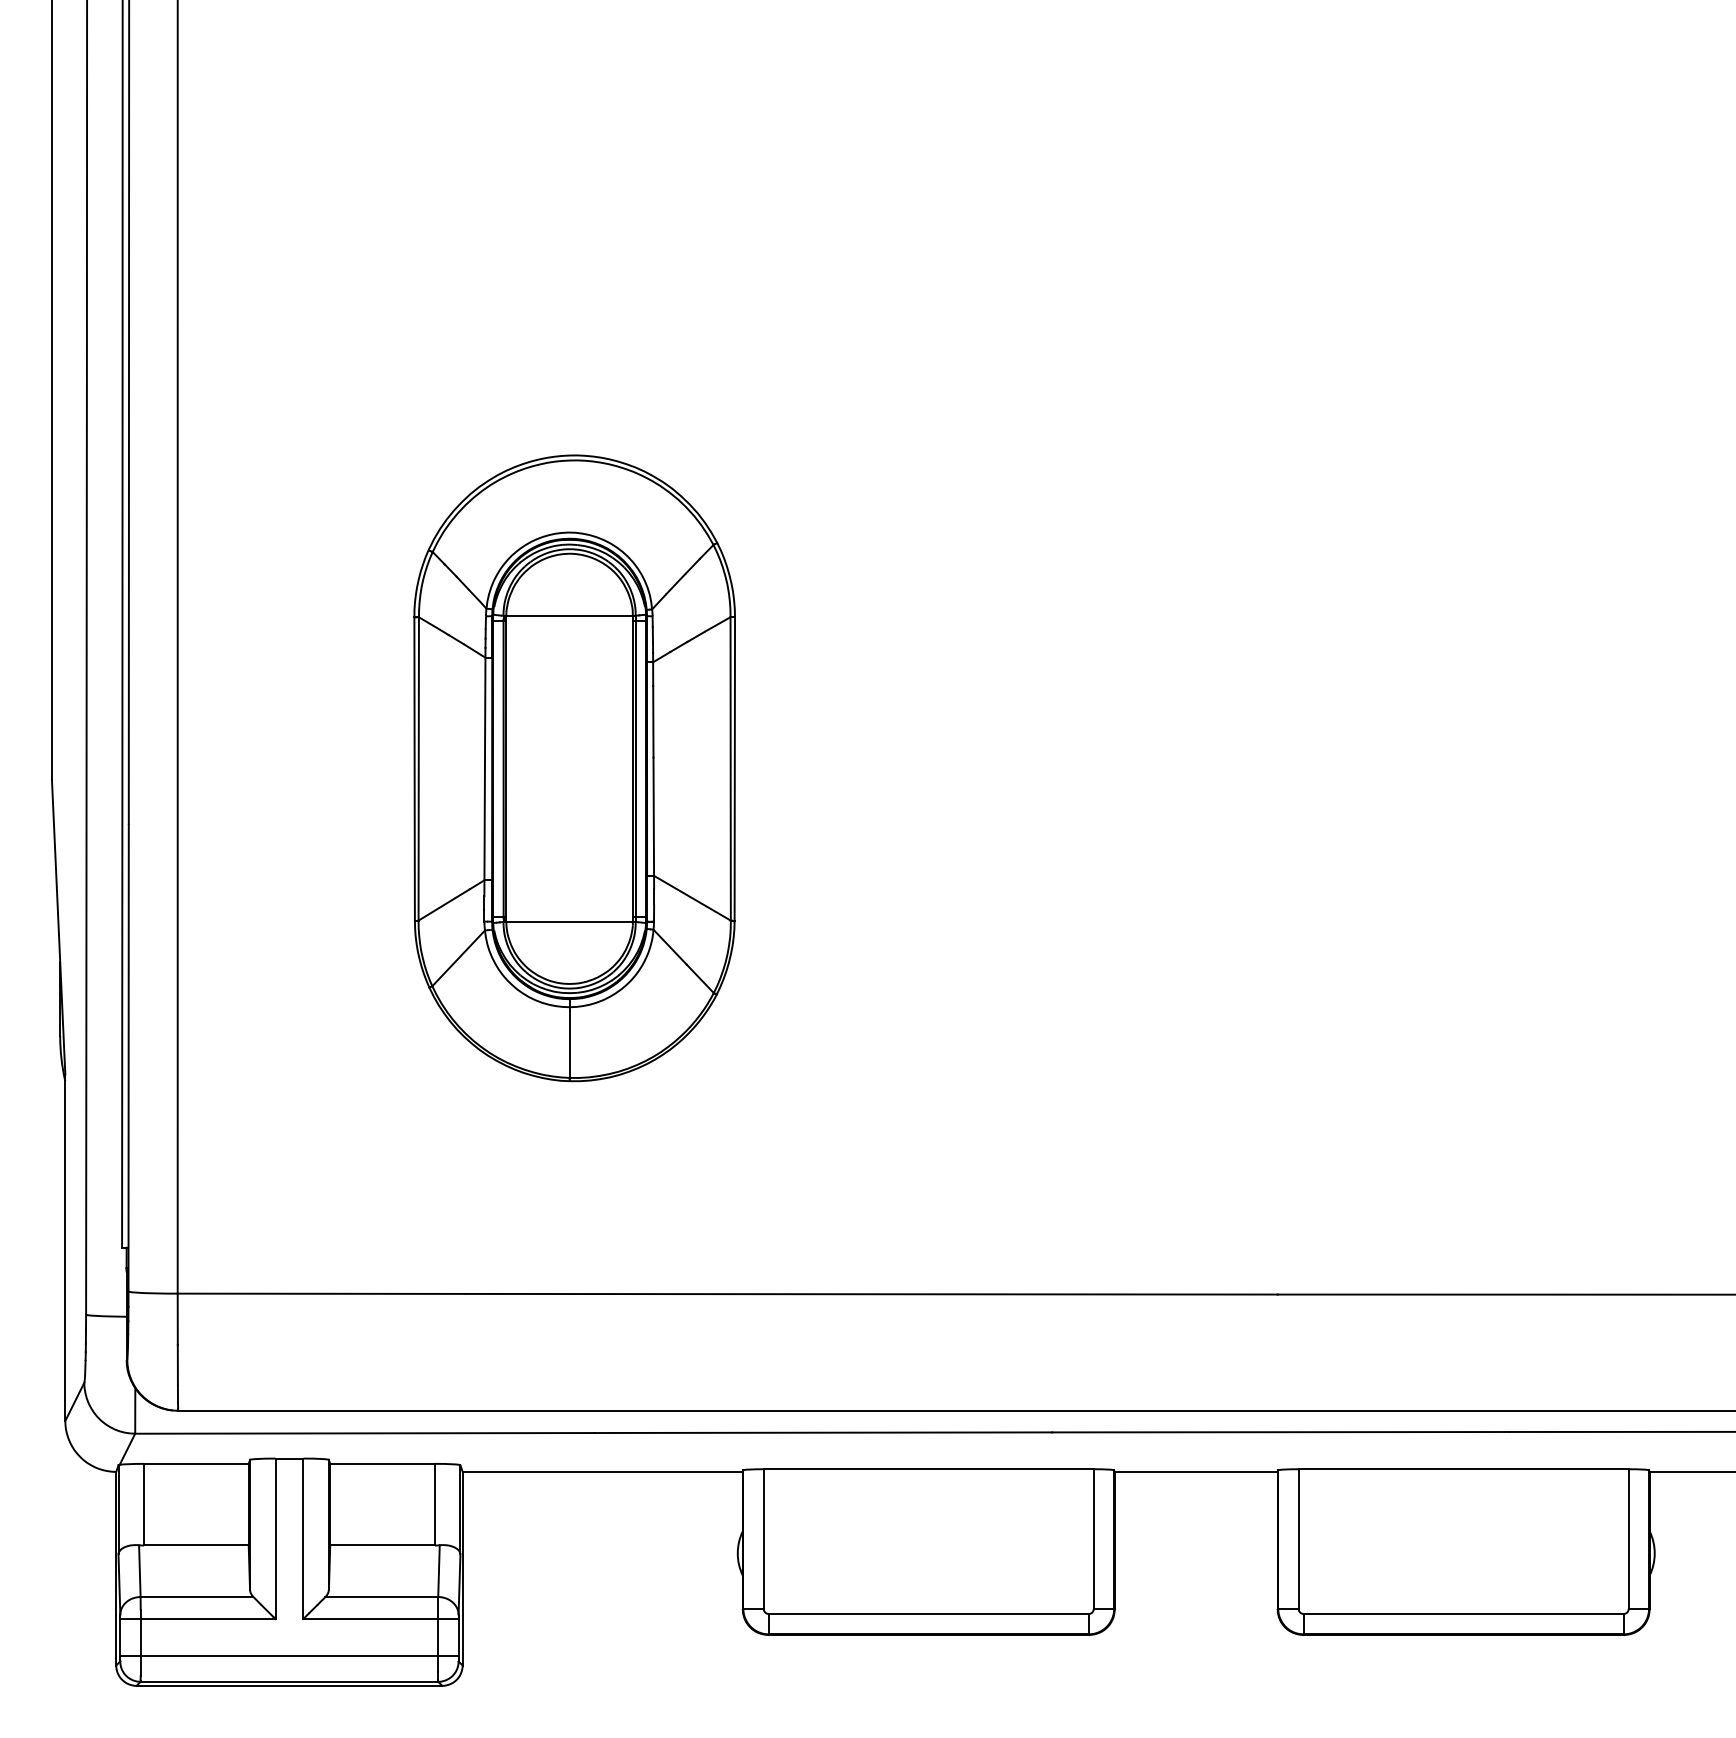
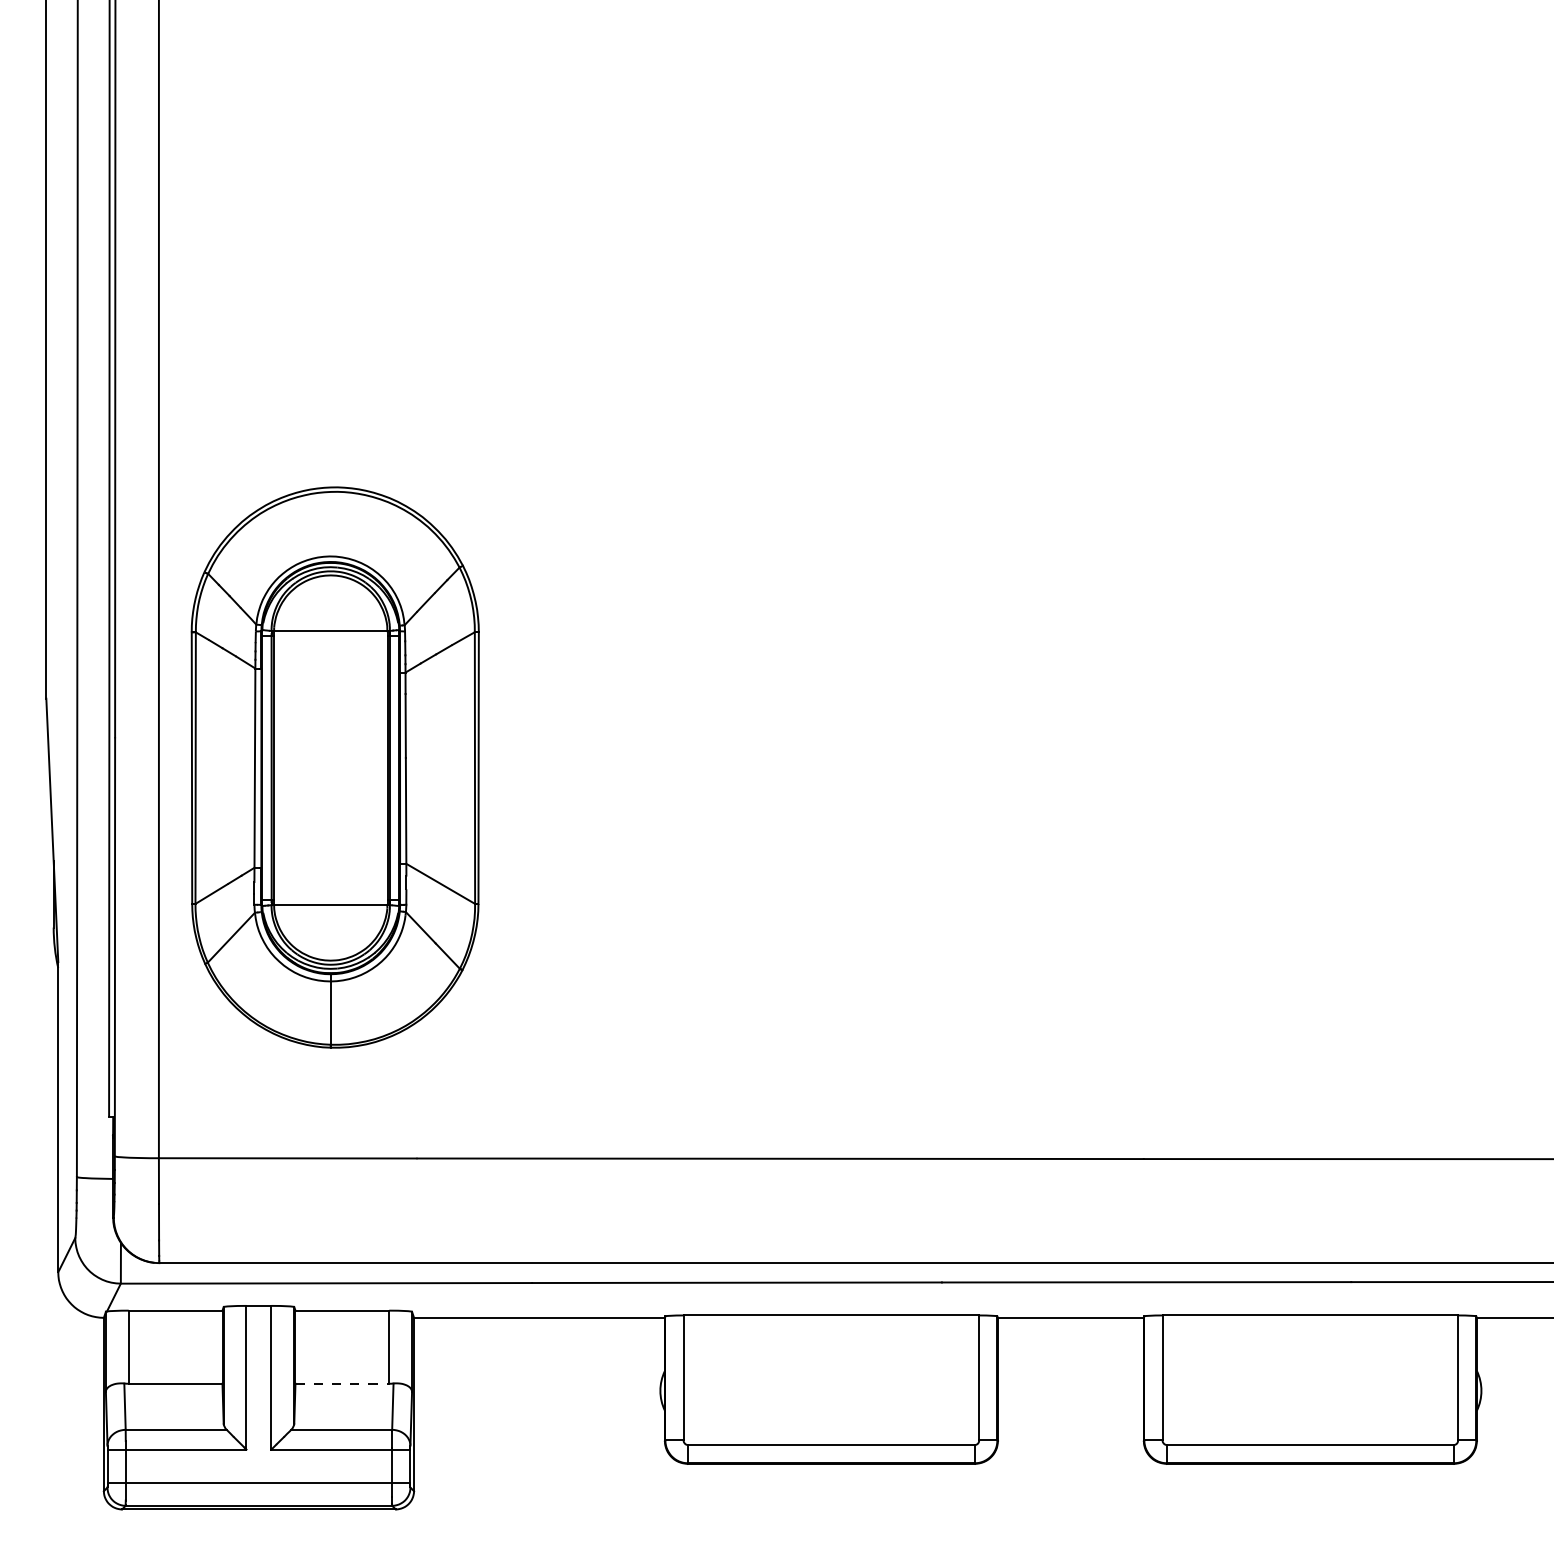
part: (574, 768) -> (335, 767), moved
line: (383, 1545) -> (343, 1383), solid -> dashed

